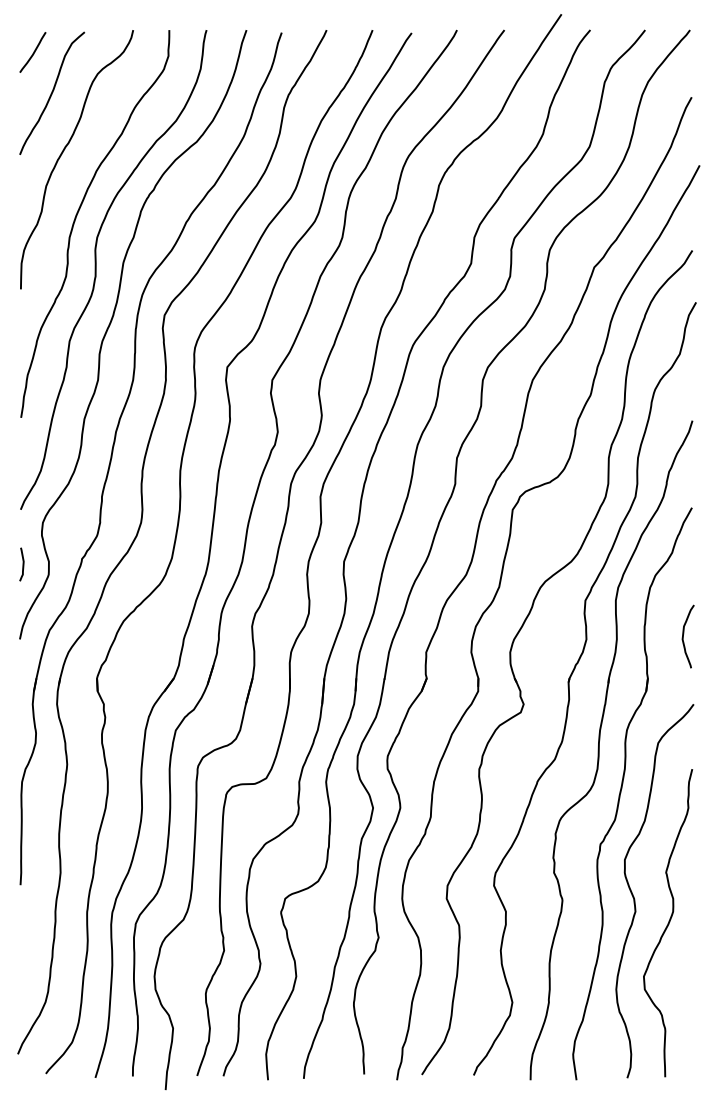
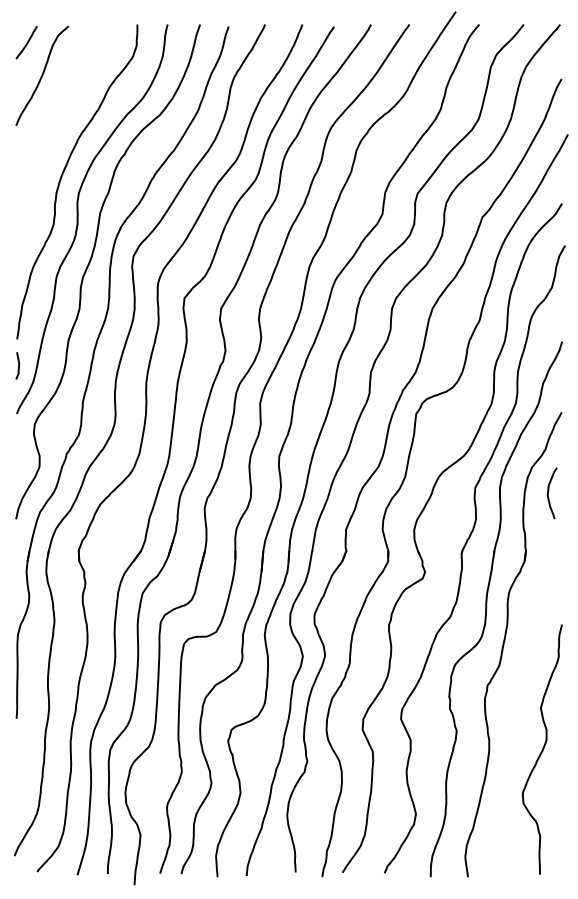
curve: (63, 152) -> (51, 123), removed
curve: (22, 564) -> (18, 365), moved
curve: (683, 636) -> (548, 493), moved
curve: (634, 896) -> (515, 727), removed

